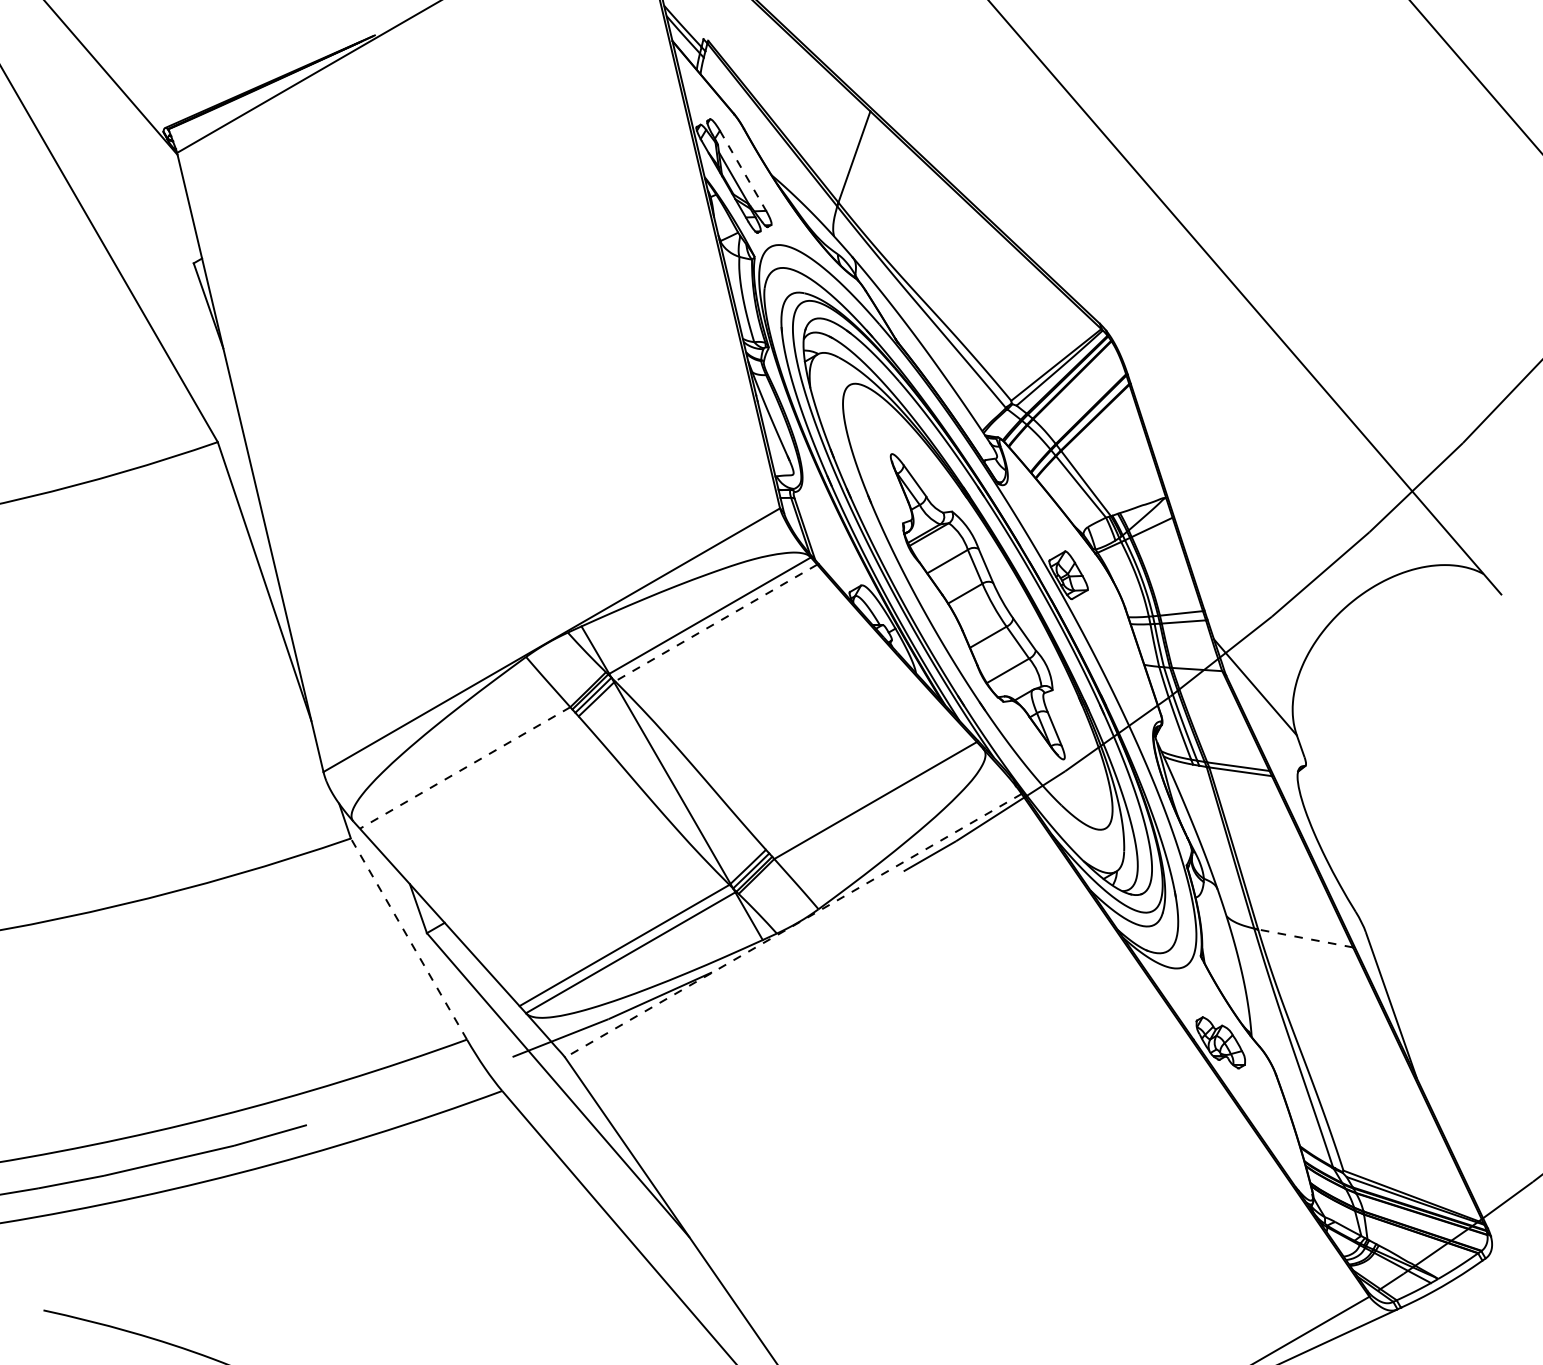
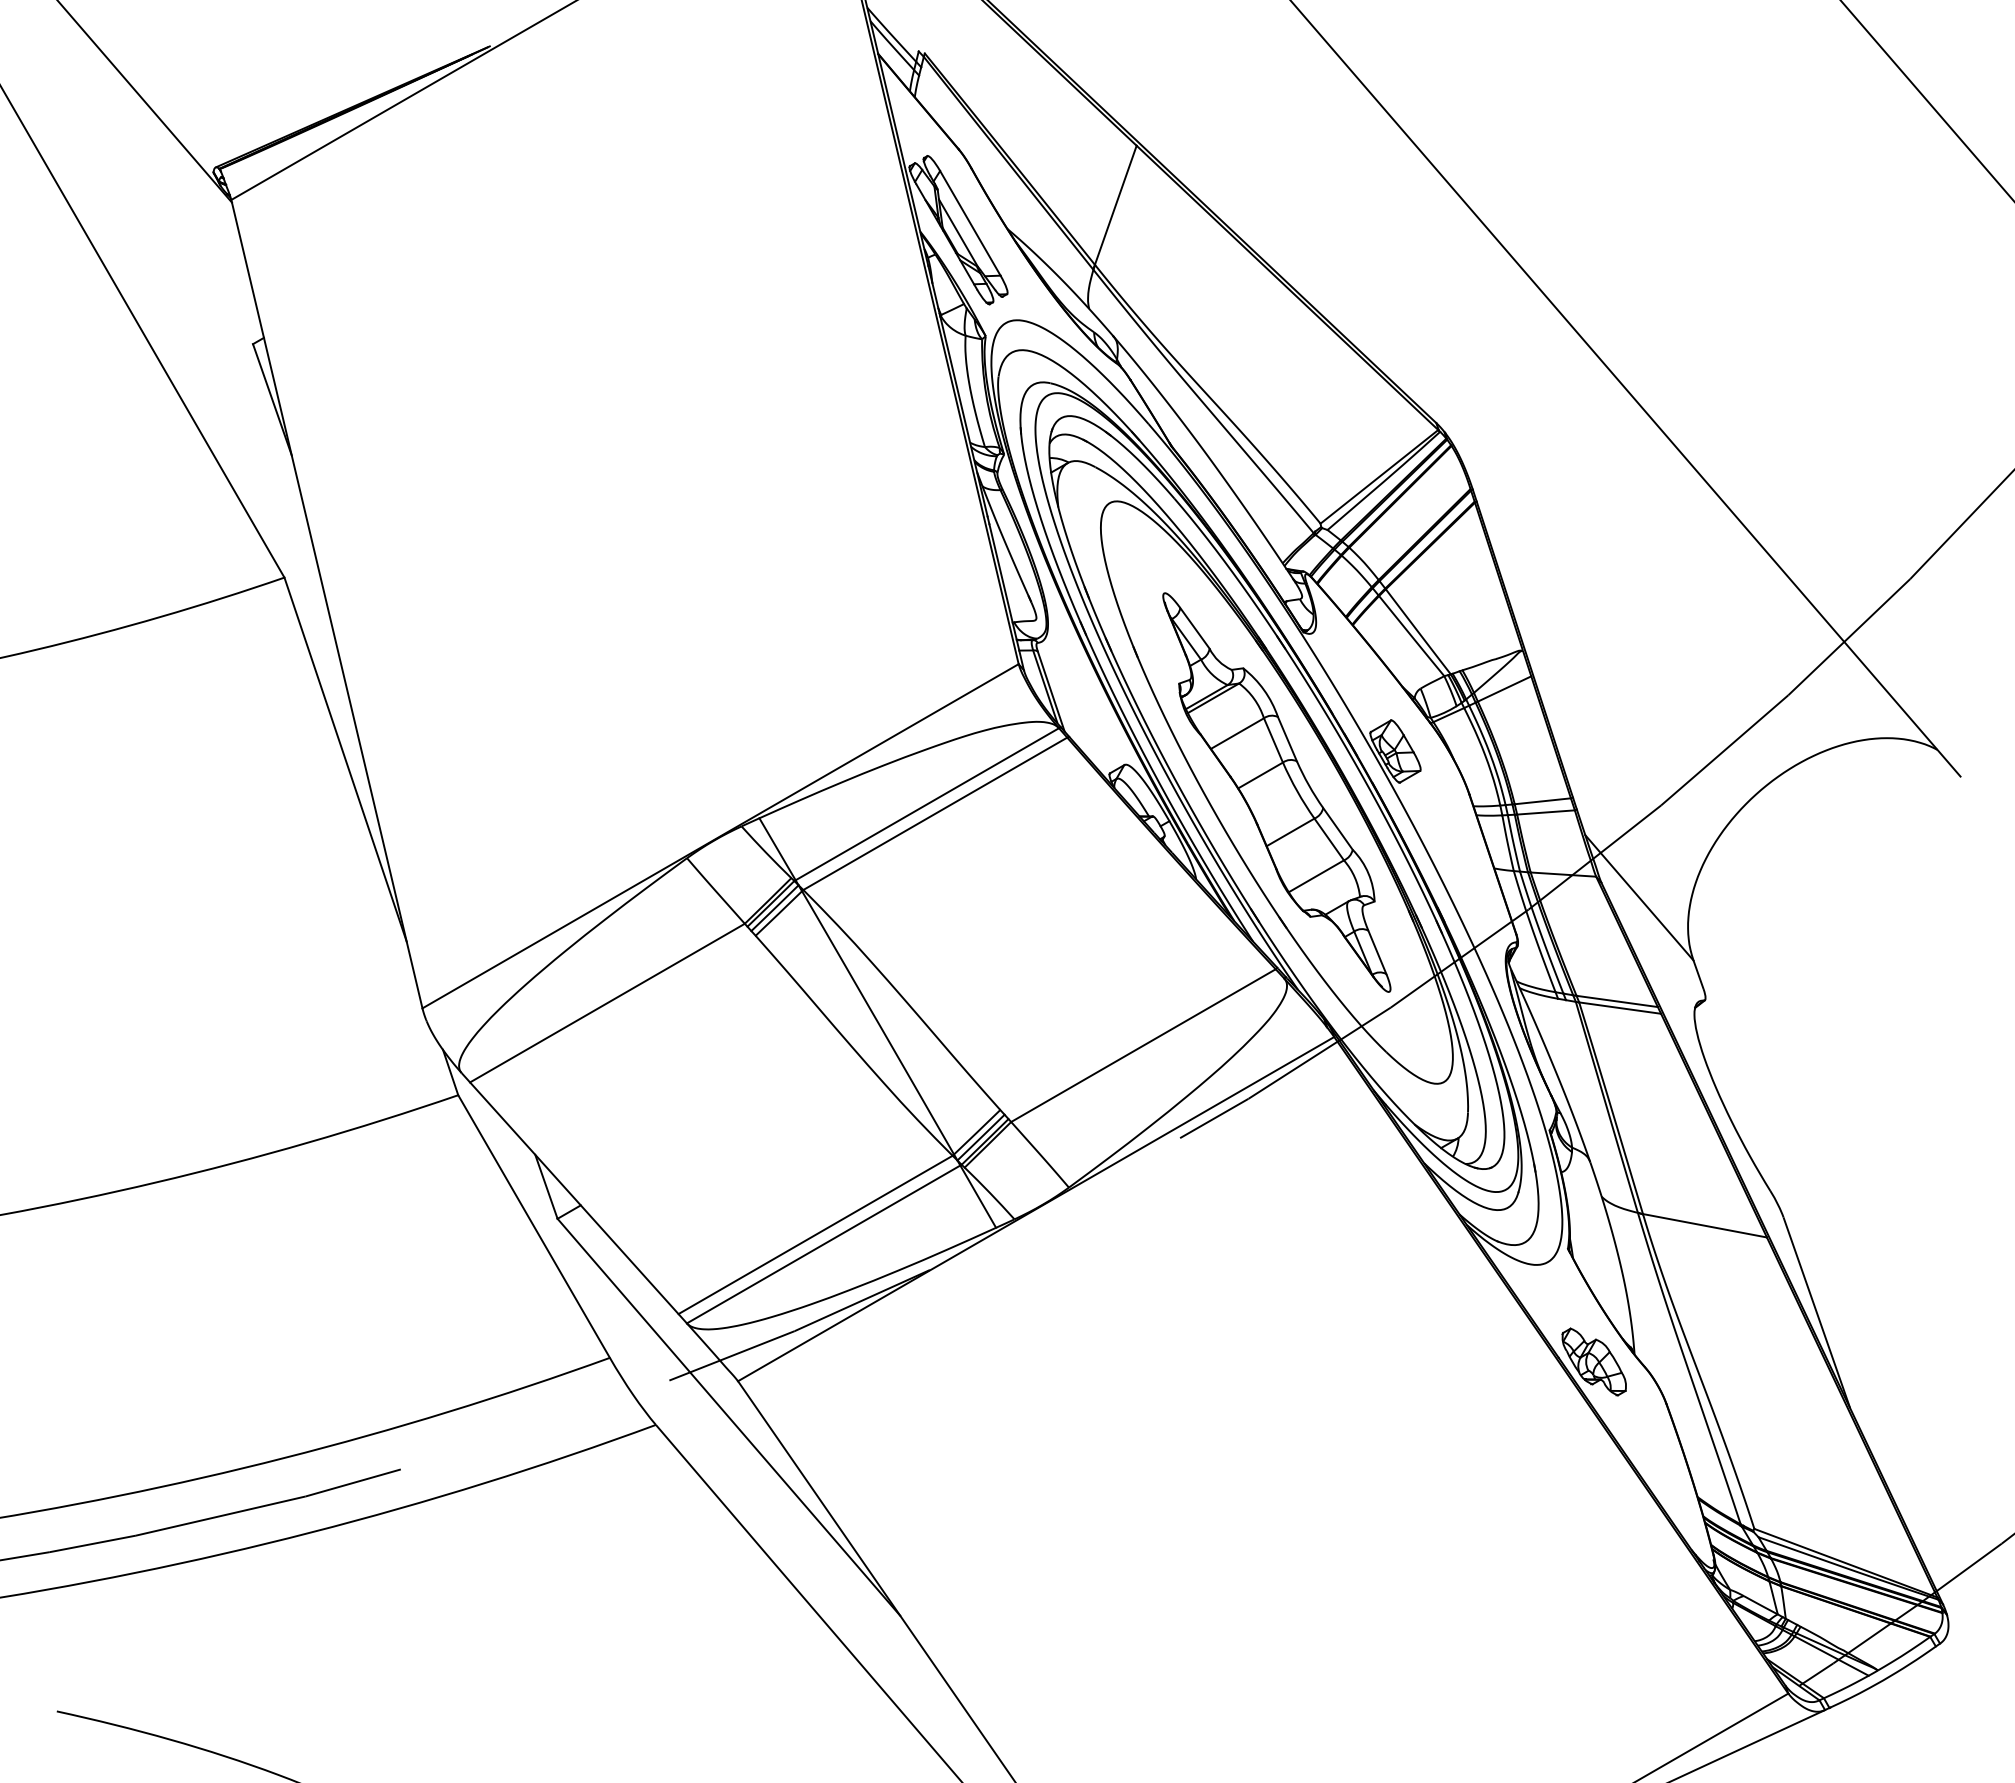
line: (743, 170) -> (970, 223), dashed -> solid
line: (715, 623) -> (934, 814), dashed -> solid
line: (465, 768) -> (607, 1003), dashed -> solid
line: (792, 926) -> (1035, 1209), dashed -> solid
line: (1305, 938) -> (1704, 1225), dashed -> solid
line: (409, 939) -> (534, 1226), dashed -> solid

